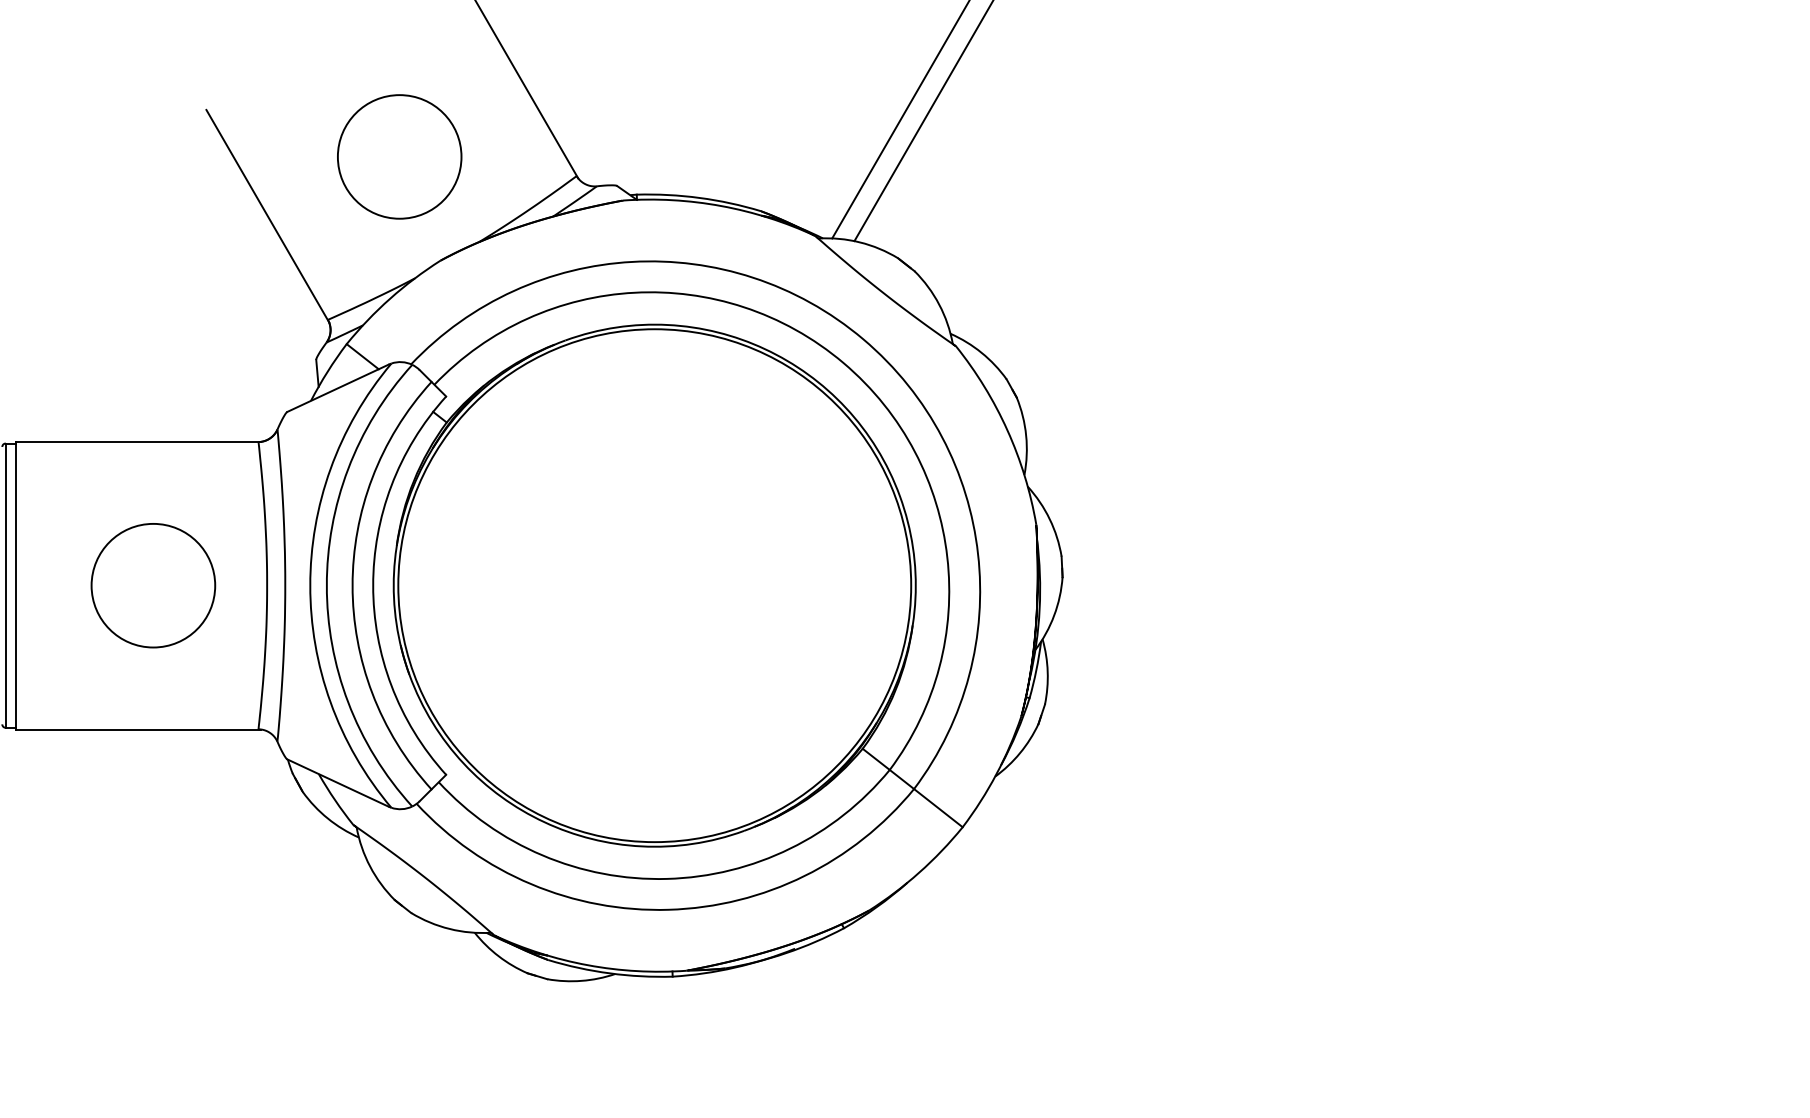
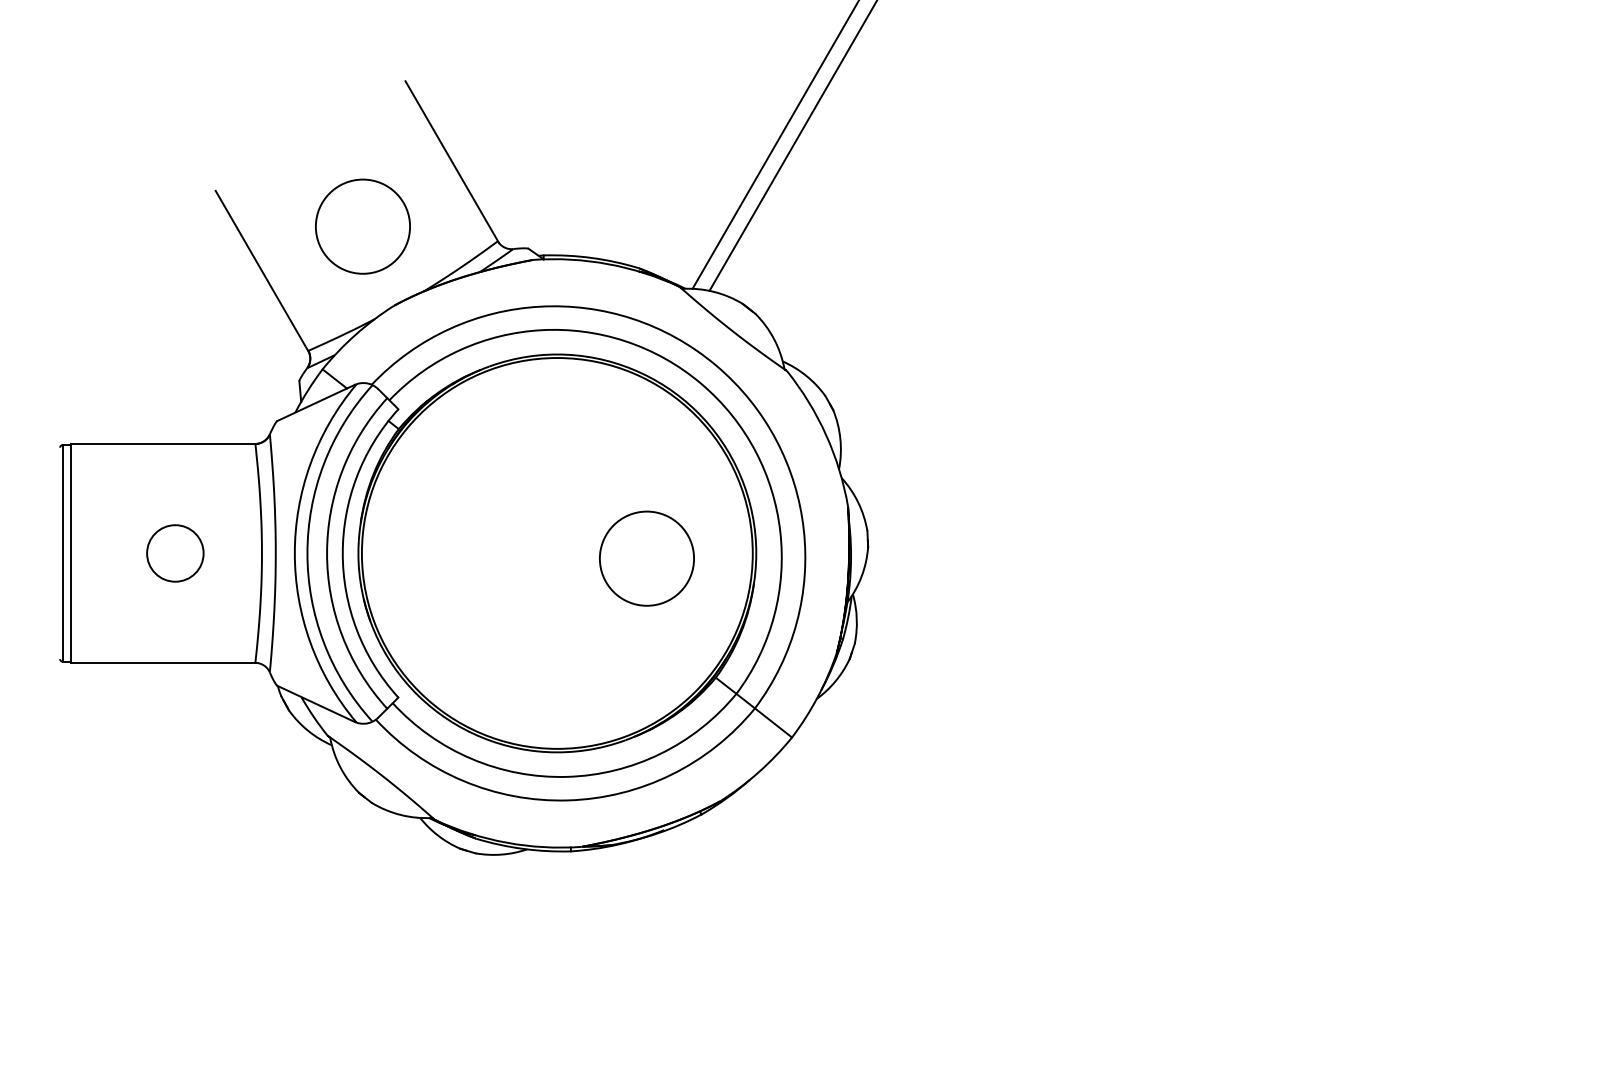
circle: (153, 585) -> (175, 553), size x0.6
circle: (771, 592) -> (646, 558), added

